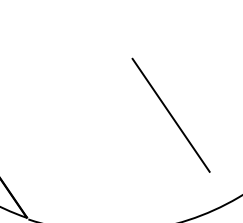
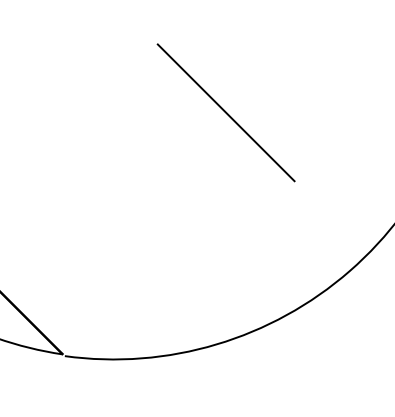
line: (170, 115) -> (225, 112), moved

